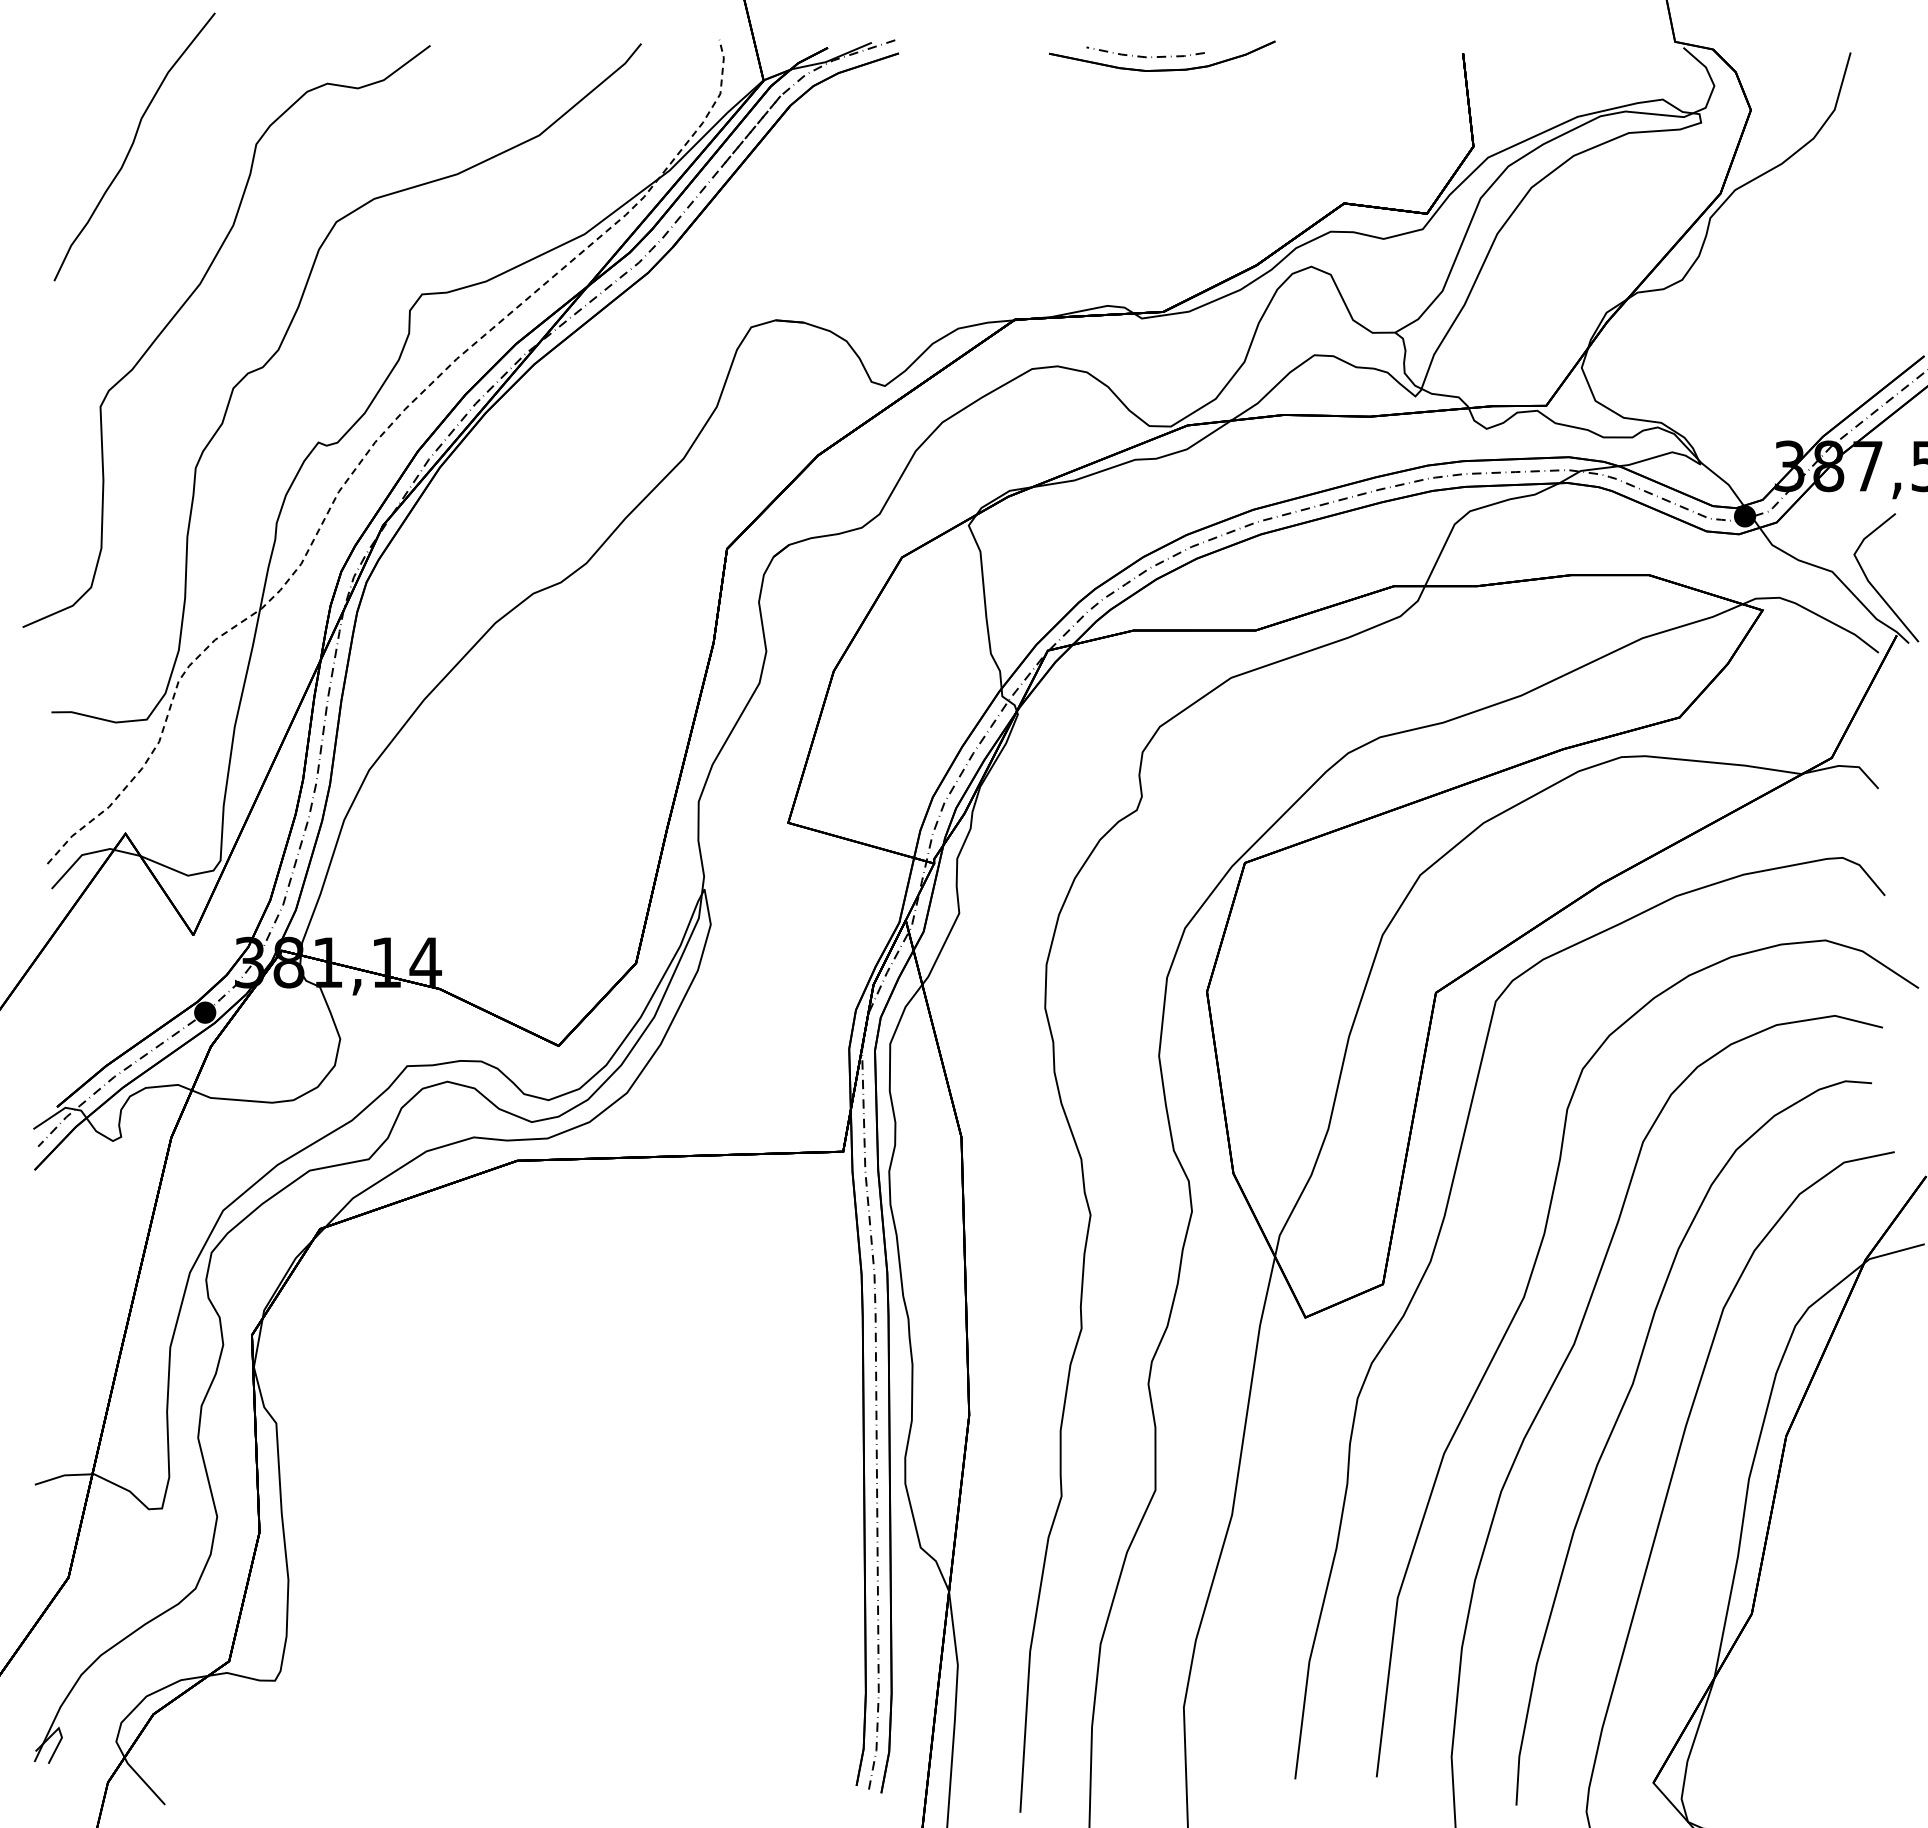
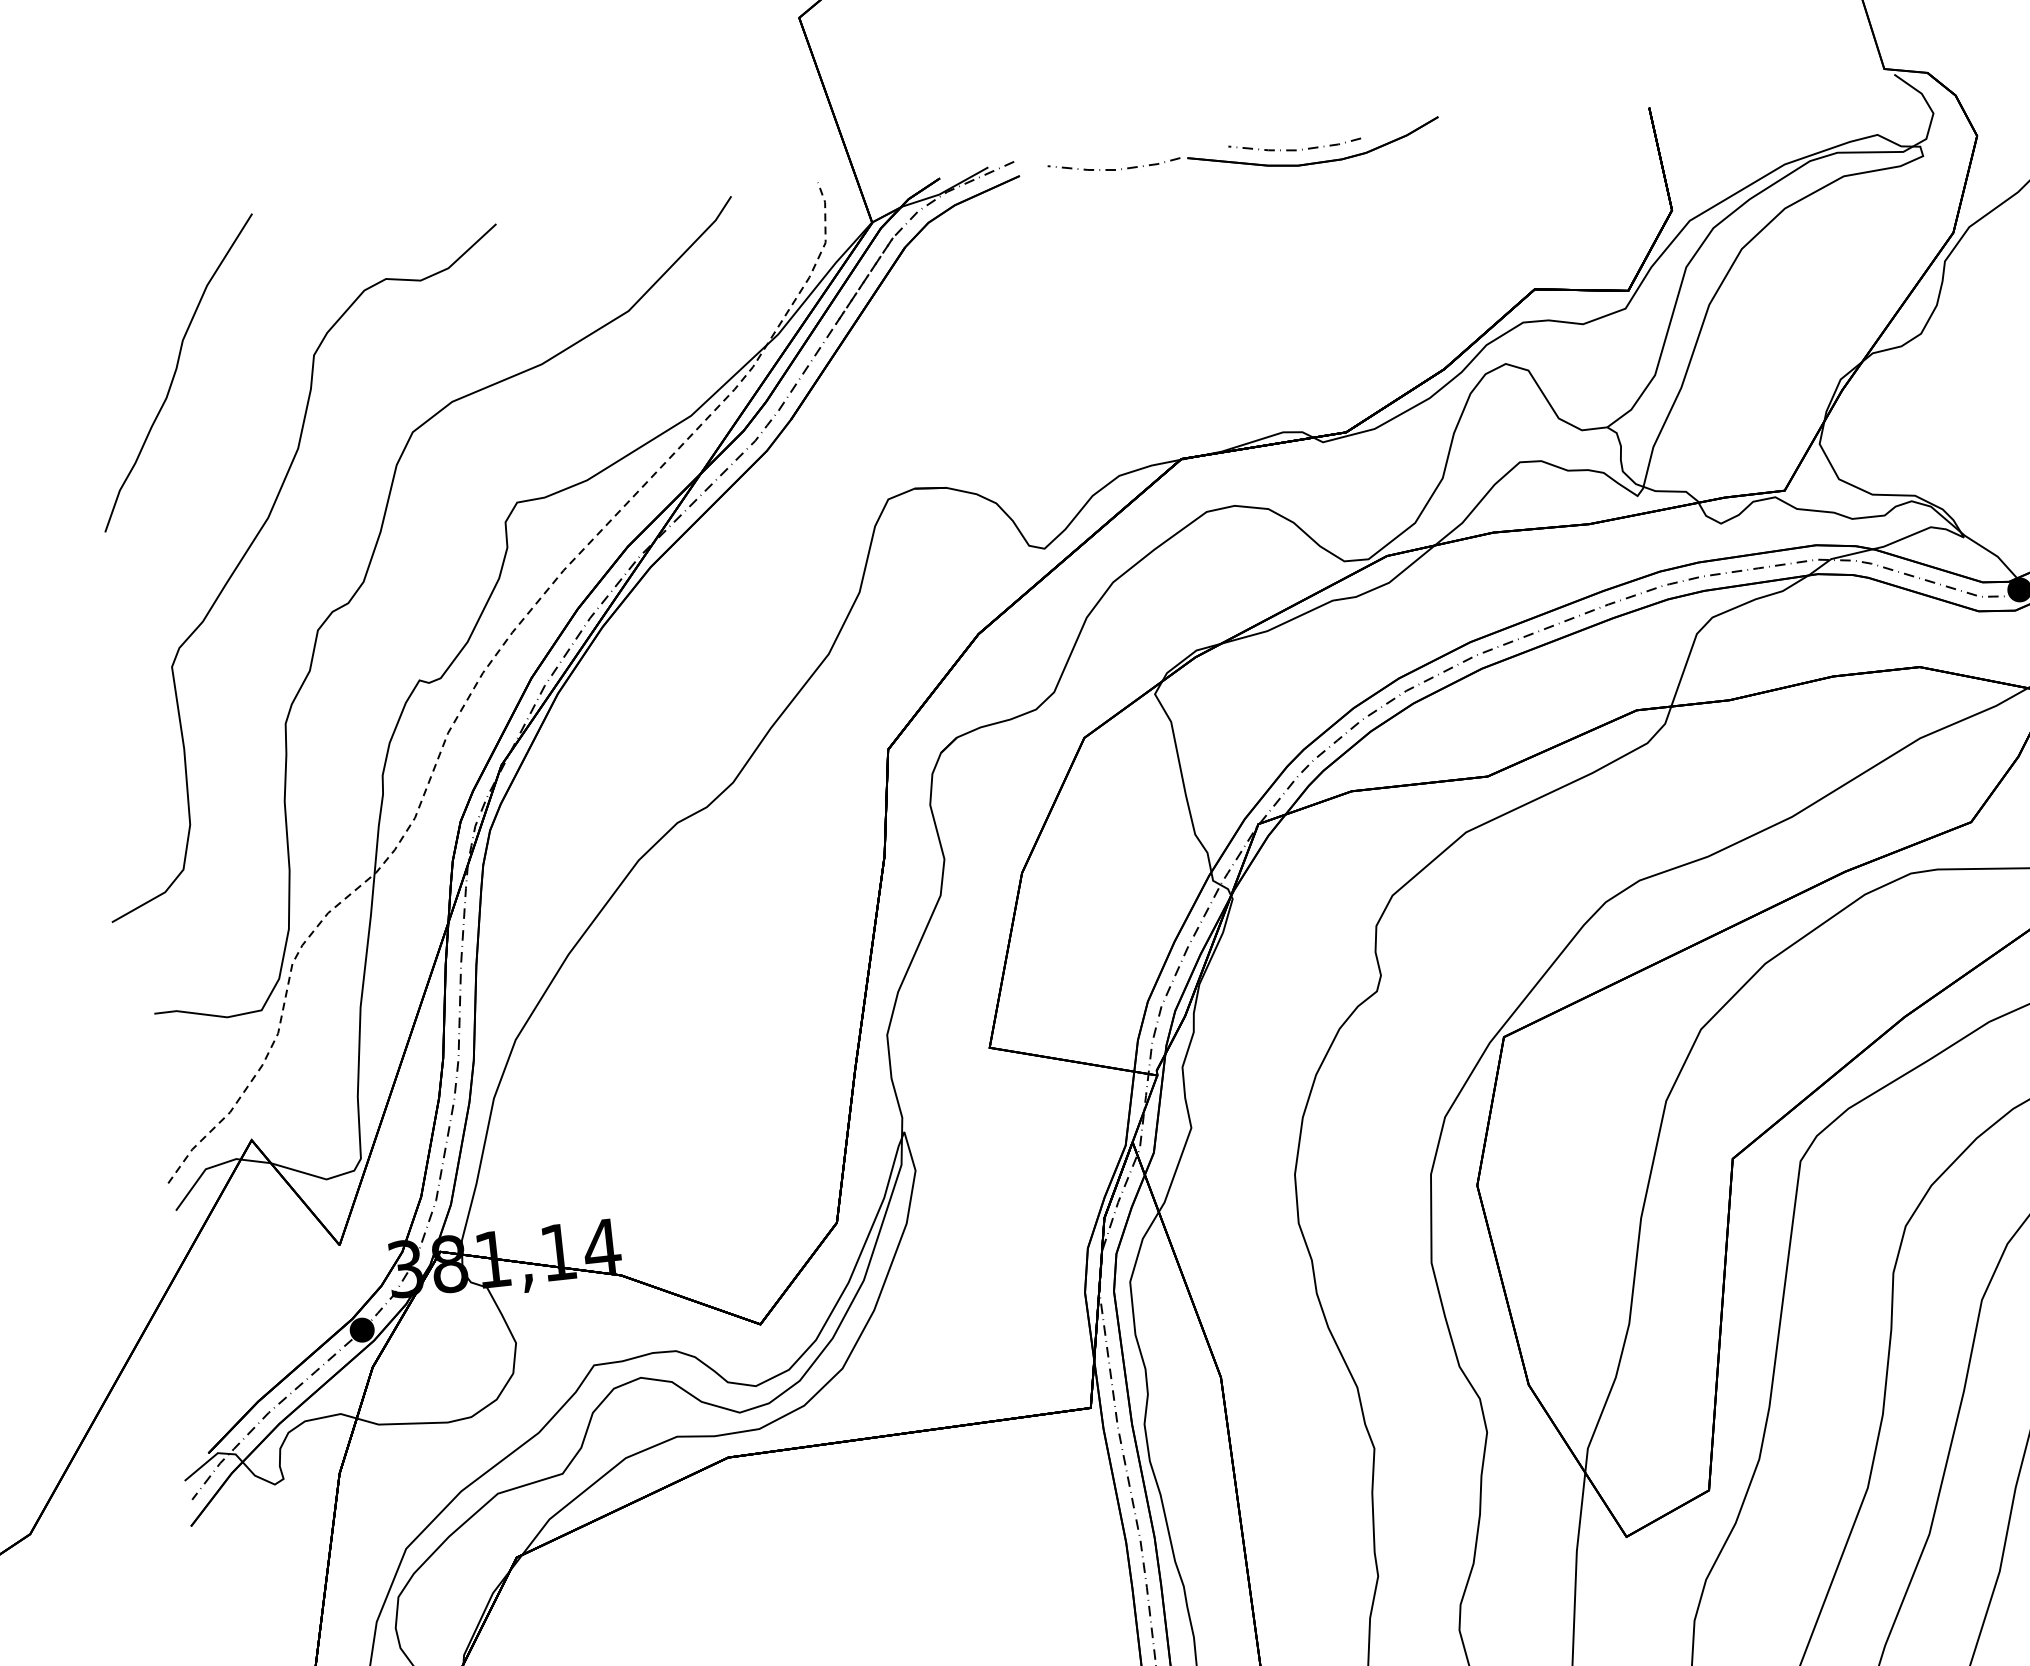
curve: (983, 56) -> (1114, 169), added

